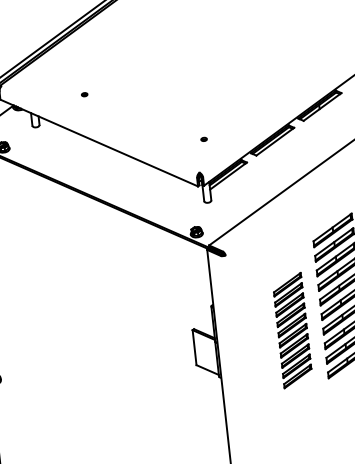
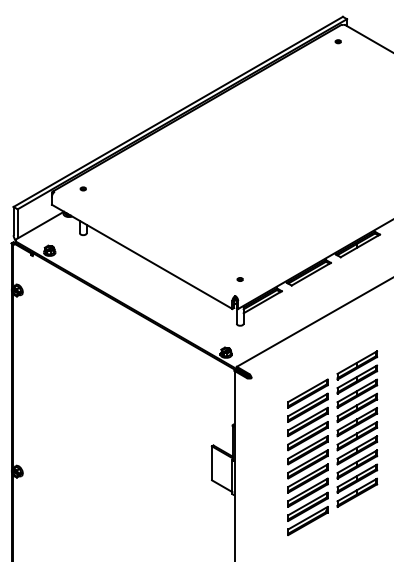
part: (83, 94) -> (82, 188), moved
part: (203, 139) -> (239, 279), moved
part: (292, 330) -> (307, 457), size x1.43

